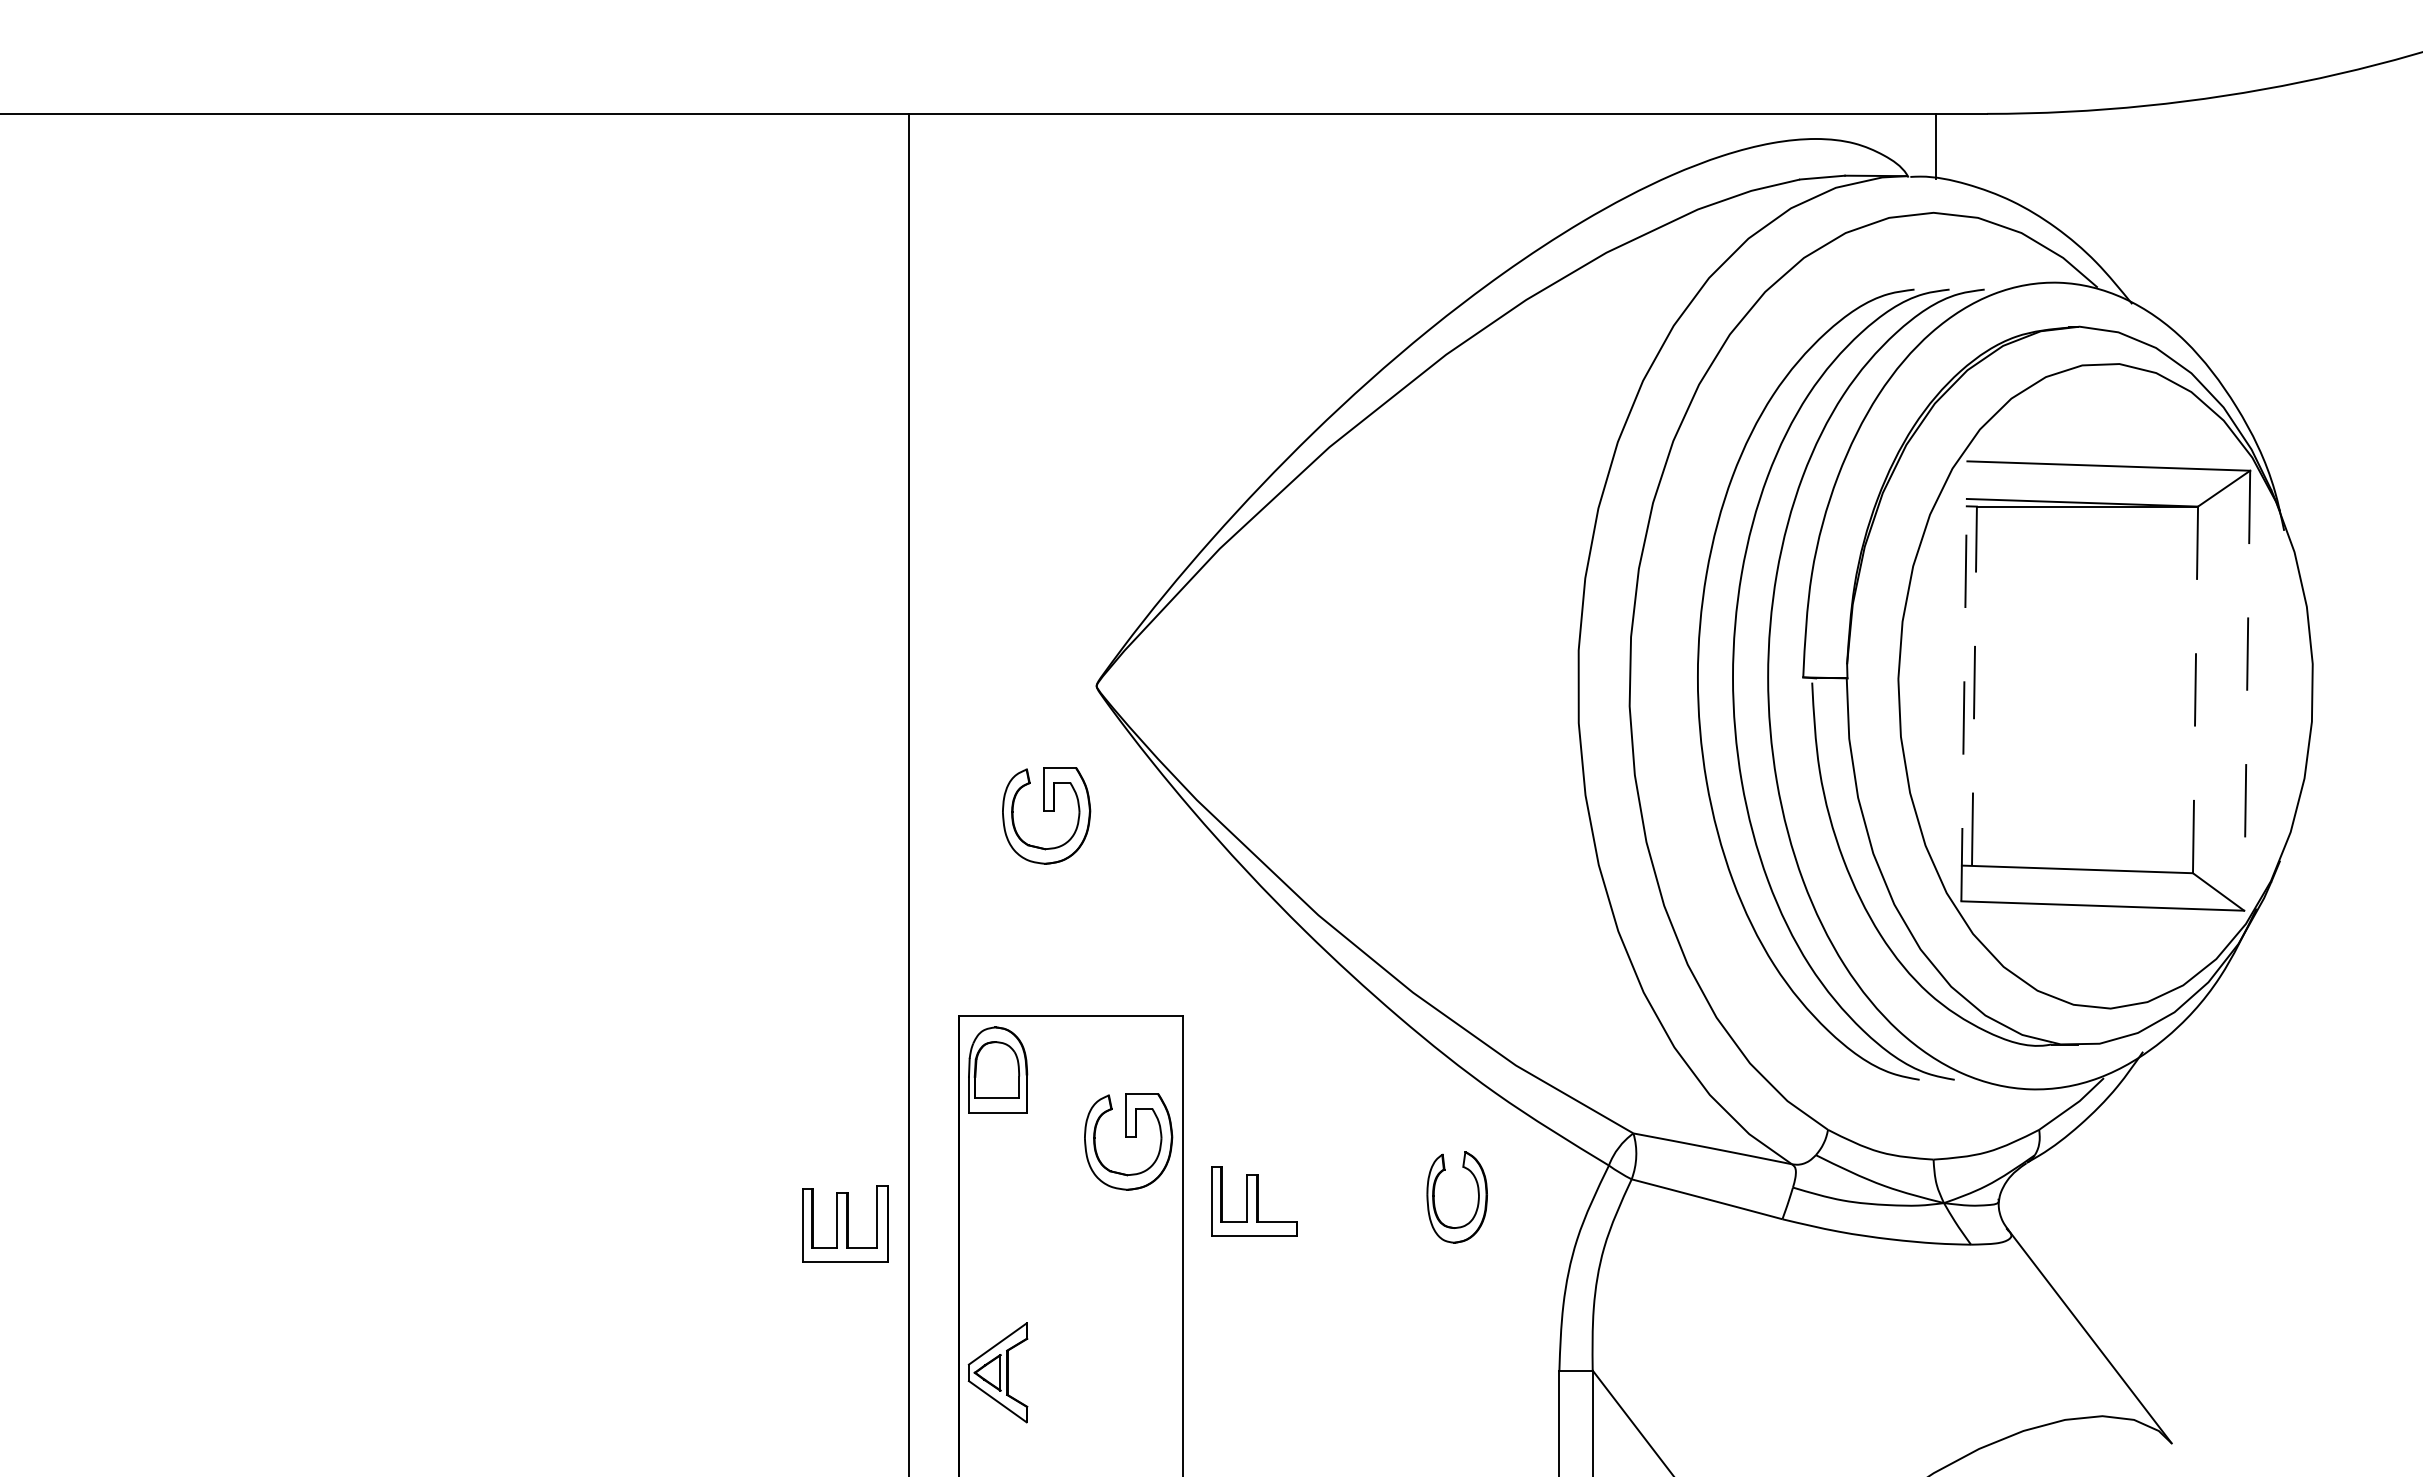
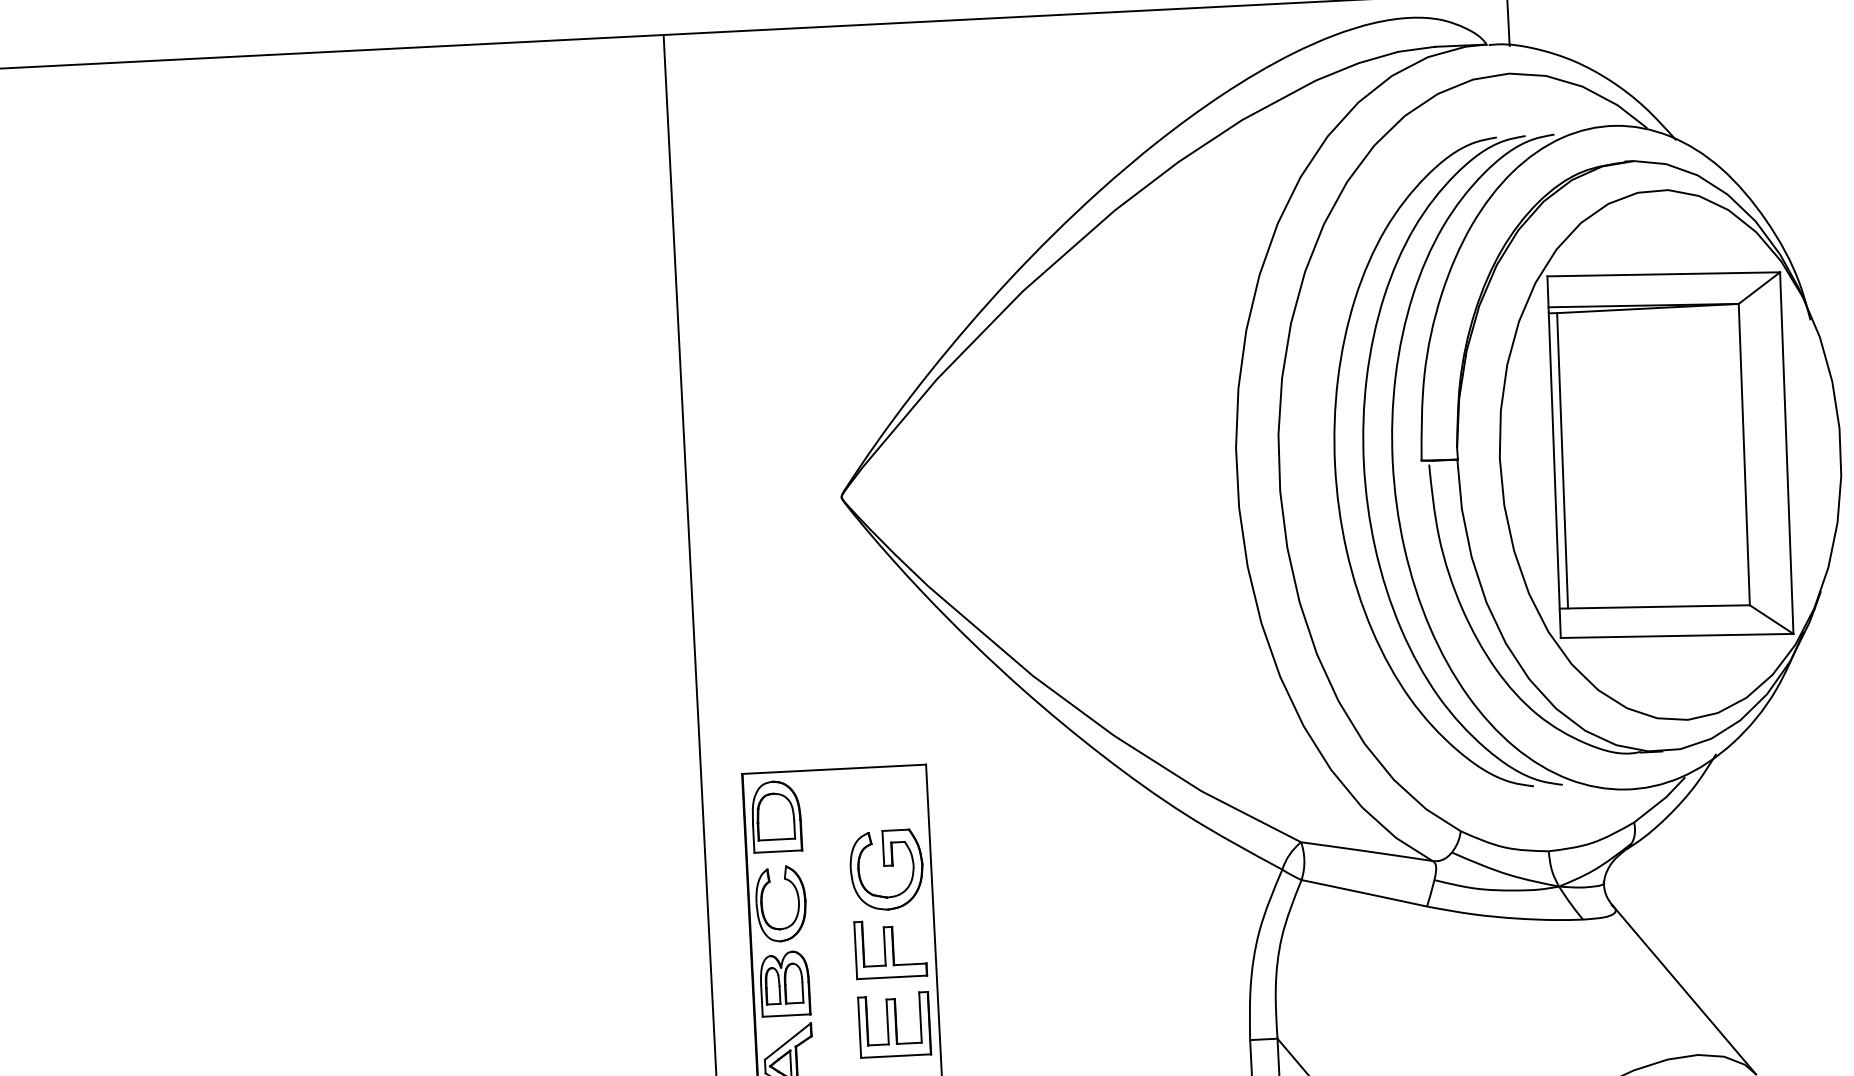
line: (1964, 680) -> (1554, 456), dashed -> solid
line: (1974, 686) -> (1562, 460), dashed -> solid
line: (2195, 689) -> (1744, 454), dashed -> solid
line: (2247, 691) -> (1787, 453), dashed -> solid
part: (1046, 815) -> (805, 605), removed
part: (1477, 1199) -> (797, 904), moved
part: (1254, 1201) -> (890, 948), moved
part: (845, 1223) -> (894, 1024), moved
part: (998, 1273) -> (785, 983), added

